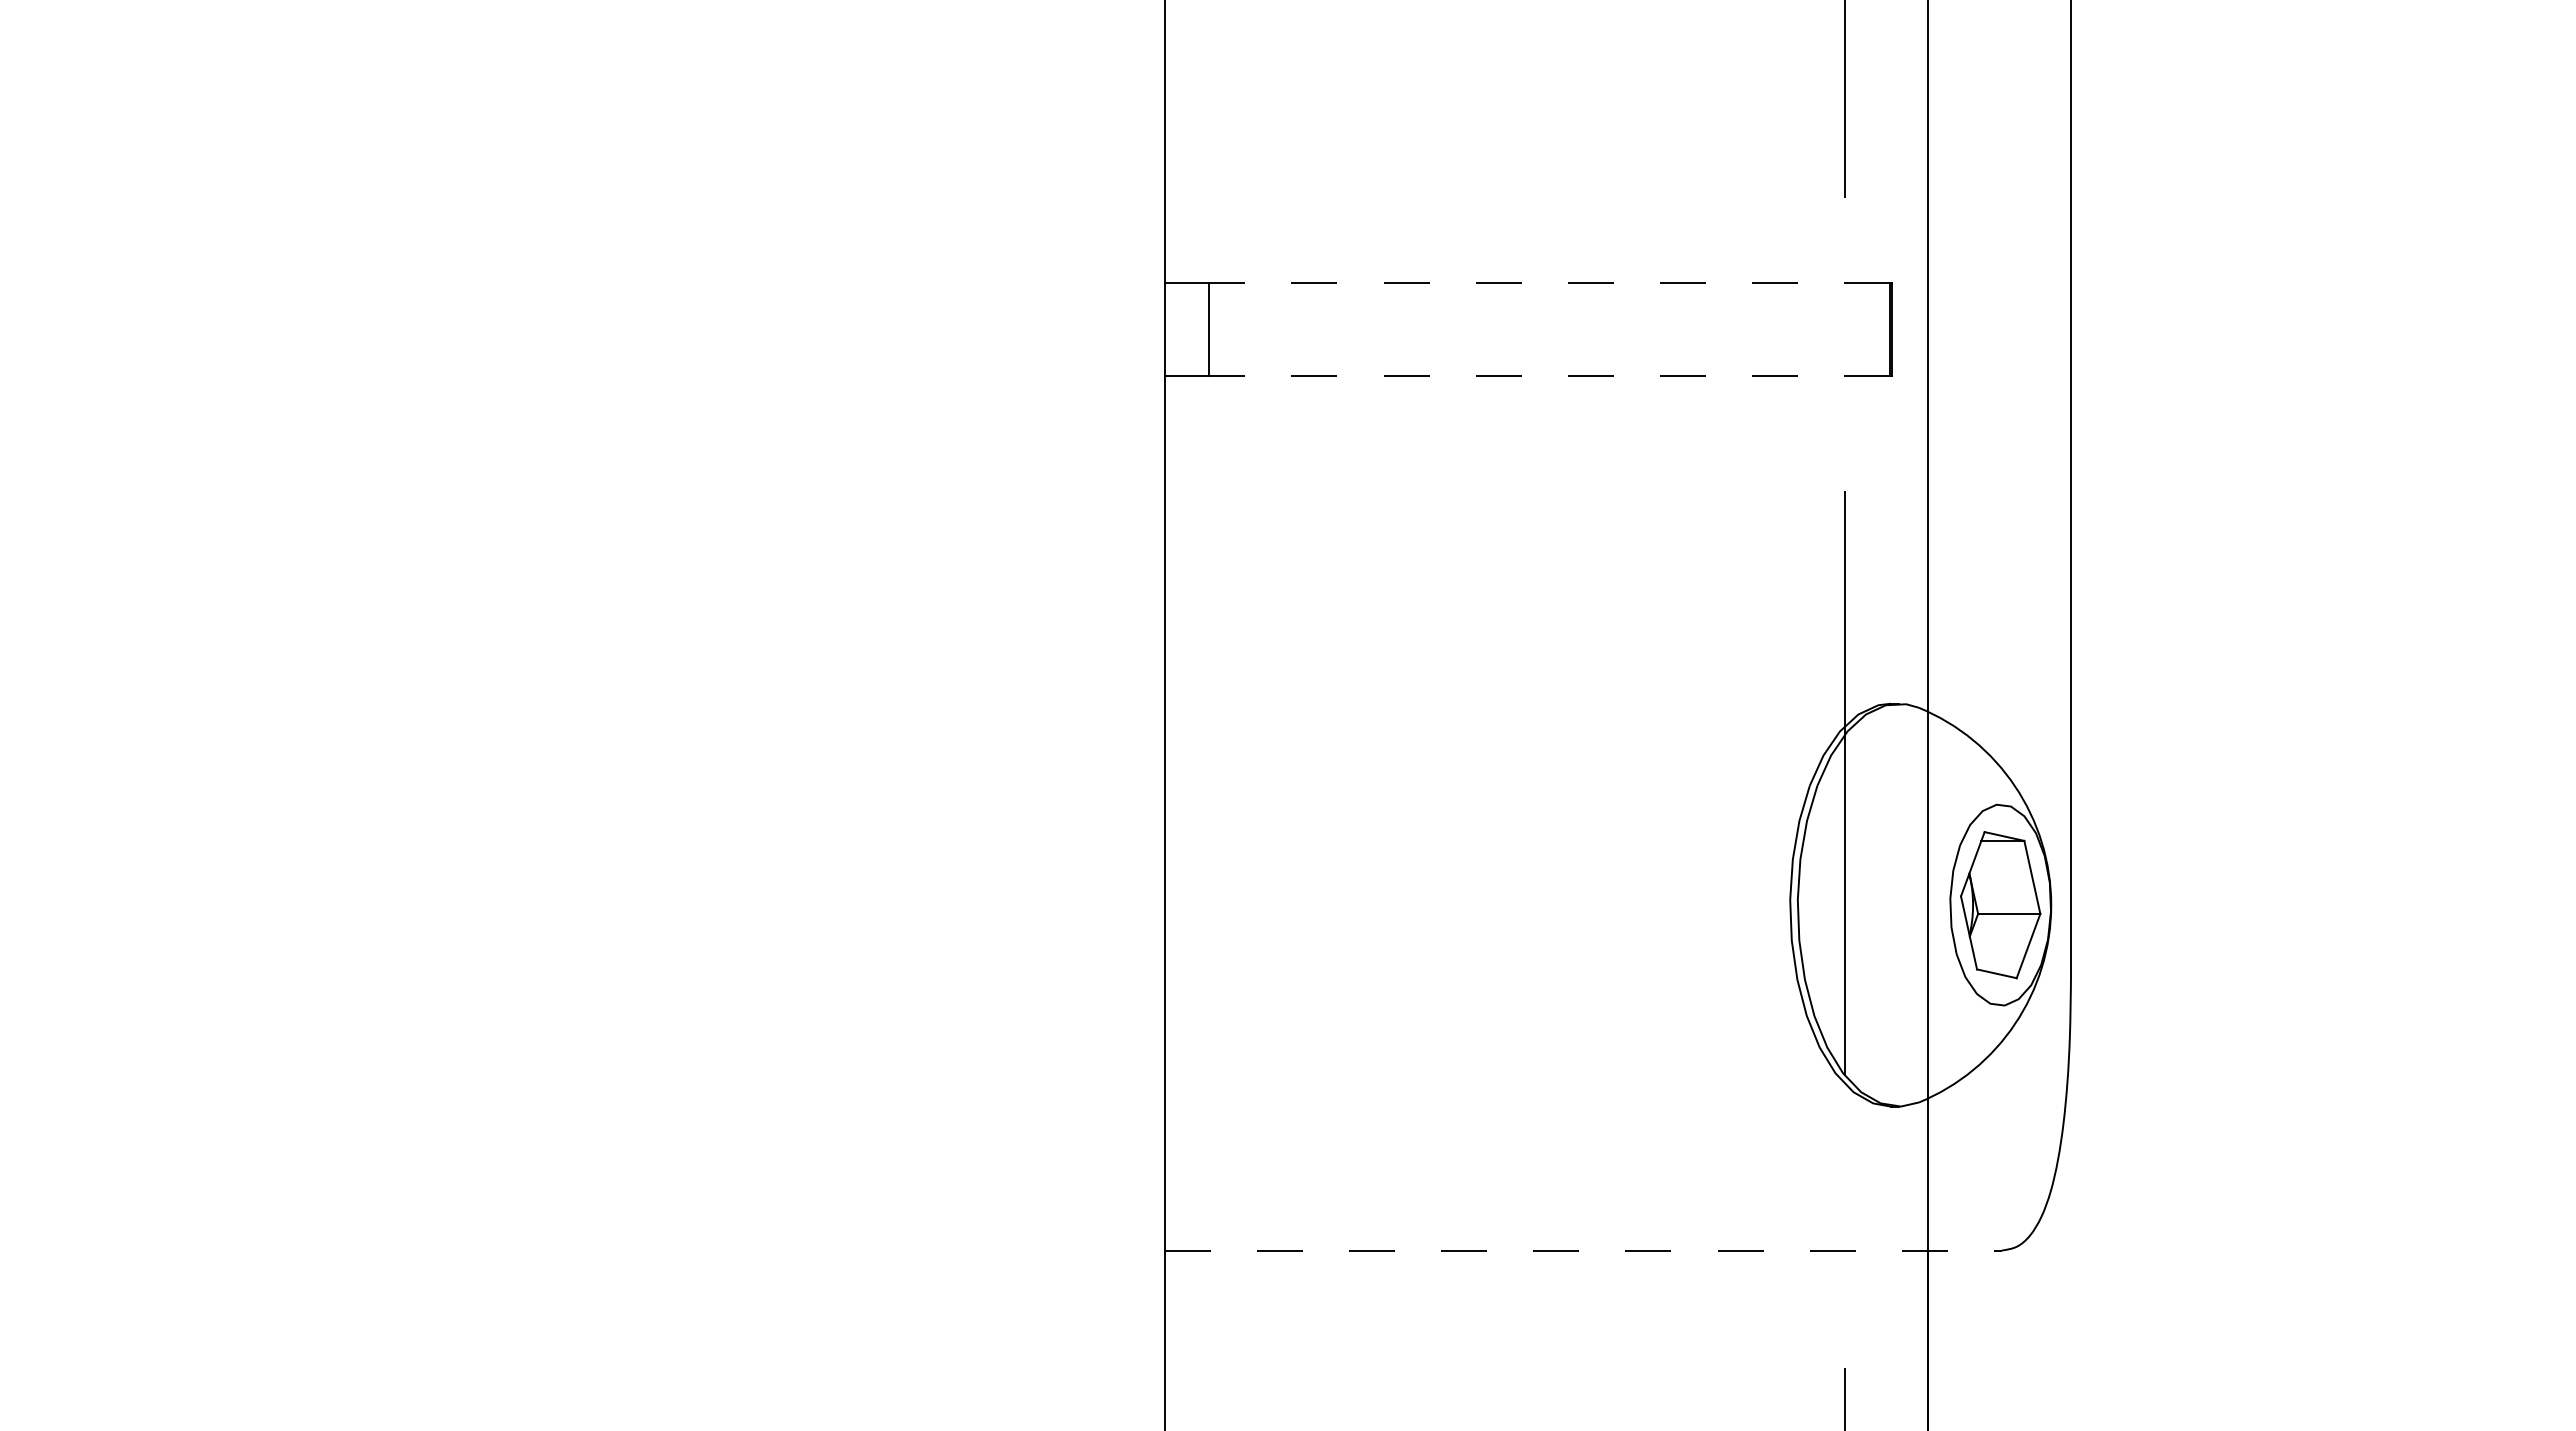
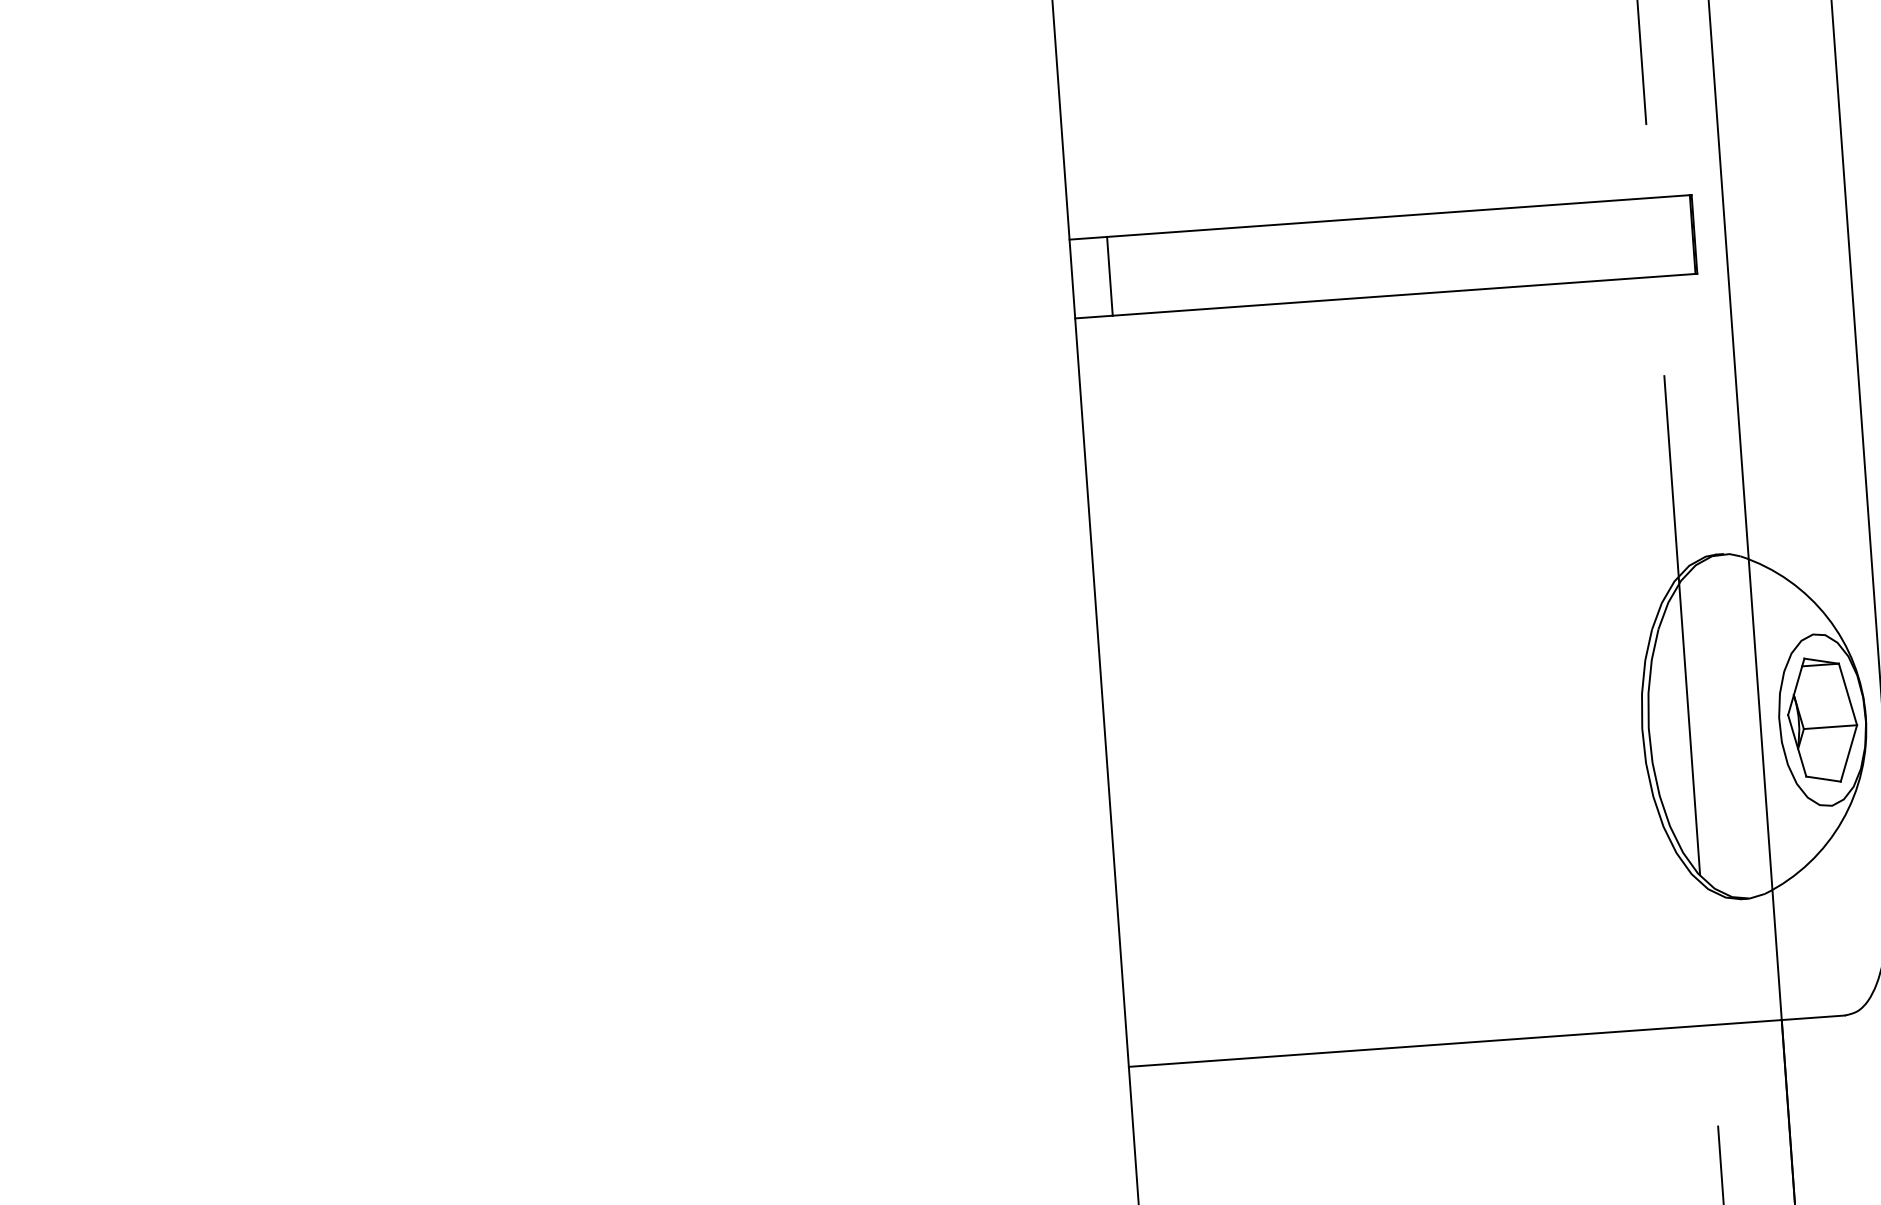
line: (1549, 283) -> (1398, 216), dashed -> solid
line: (1549, 375) -> (1404, 294), dashed -> solid
line: (1583, 1250) -> (1486, 1041), dashed -> solid

